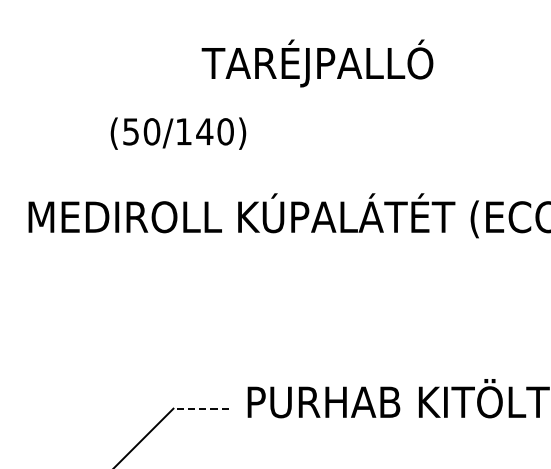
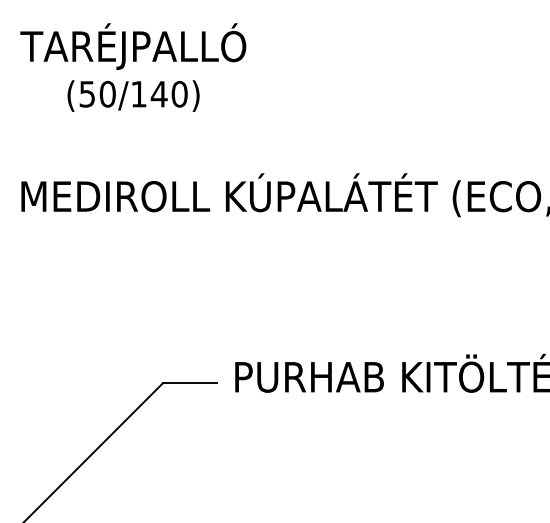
text: (317, 63) -> (133, 46), moved
text: (178, 133) -> (133, 95), moved
line: (200, 408) -> (189, 383), dashed -> solid

